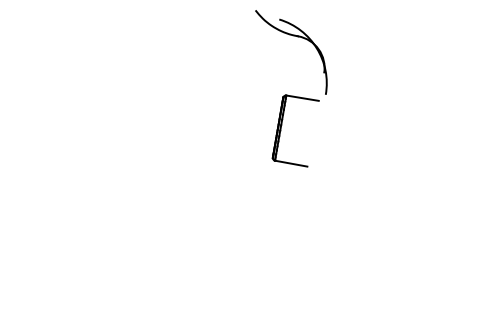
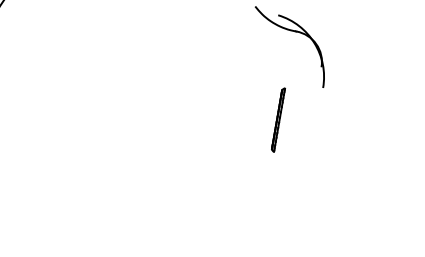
line: (302, 97) -> (300, 90), removed
line: (291, 163) -> (289, 154), removed

